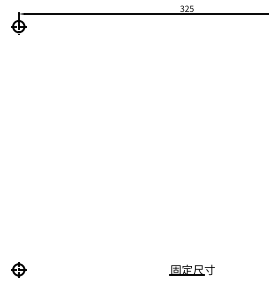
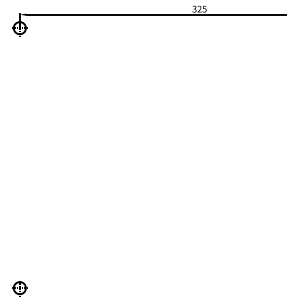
part: (191, 269) -> (204, 287), removed

